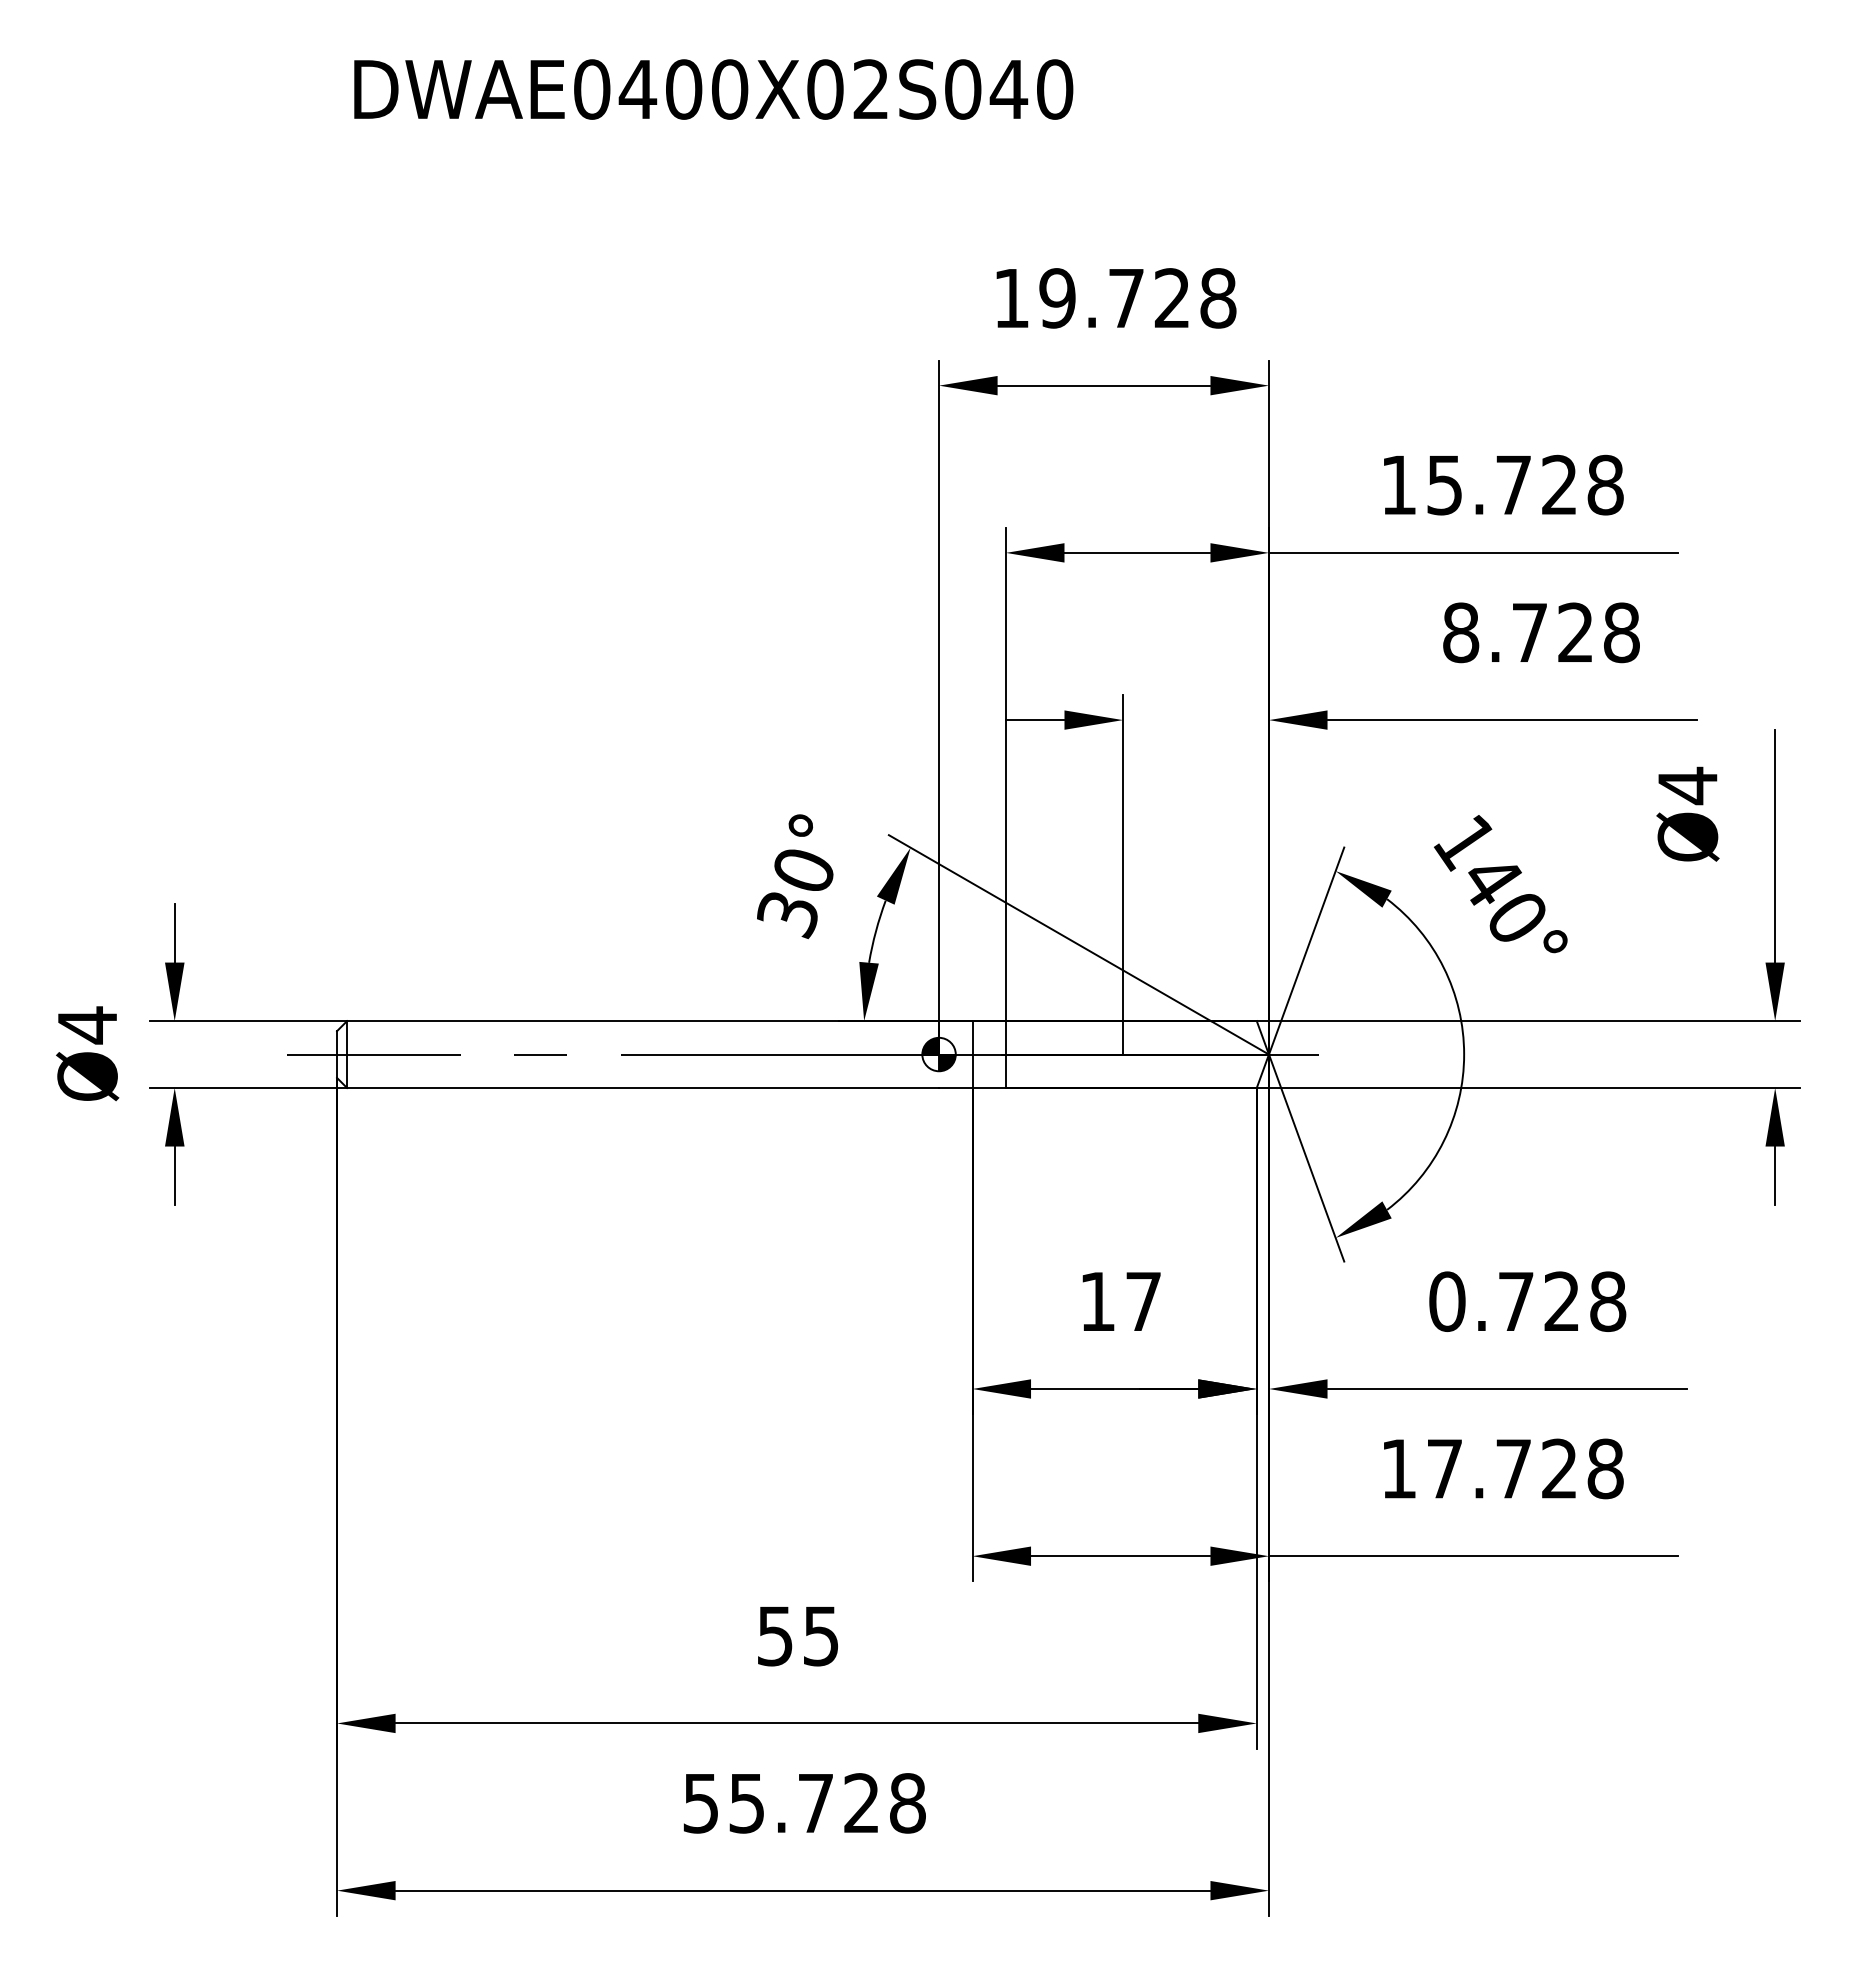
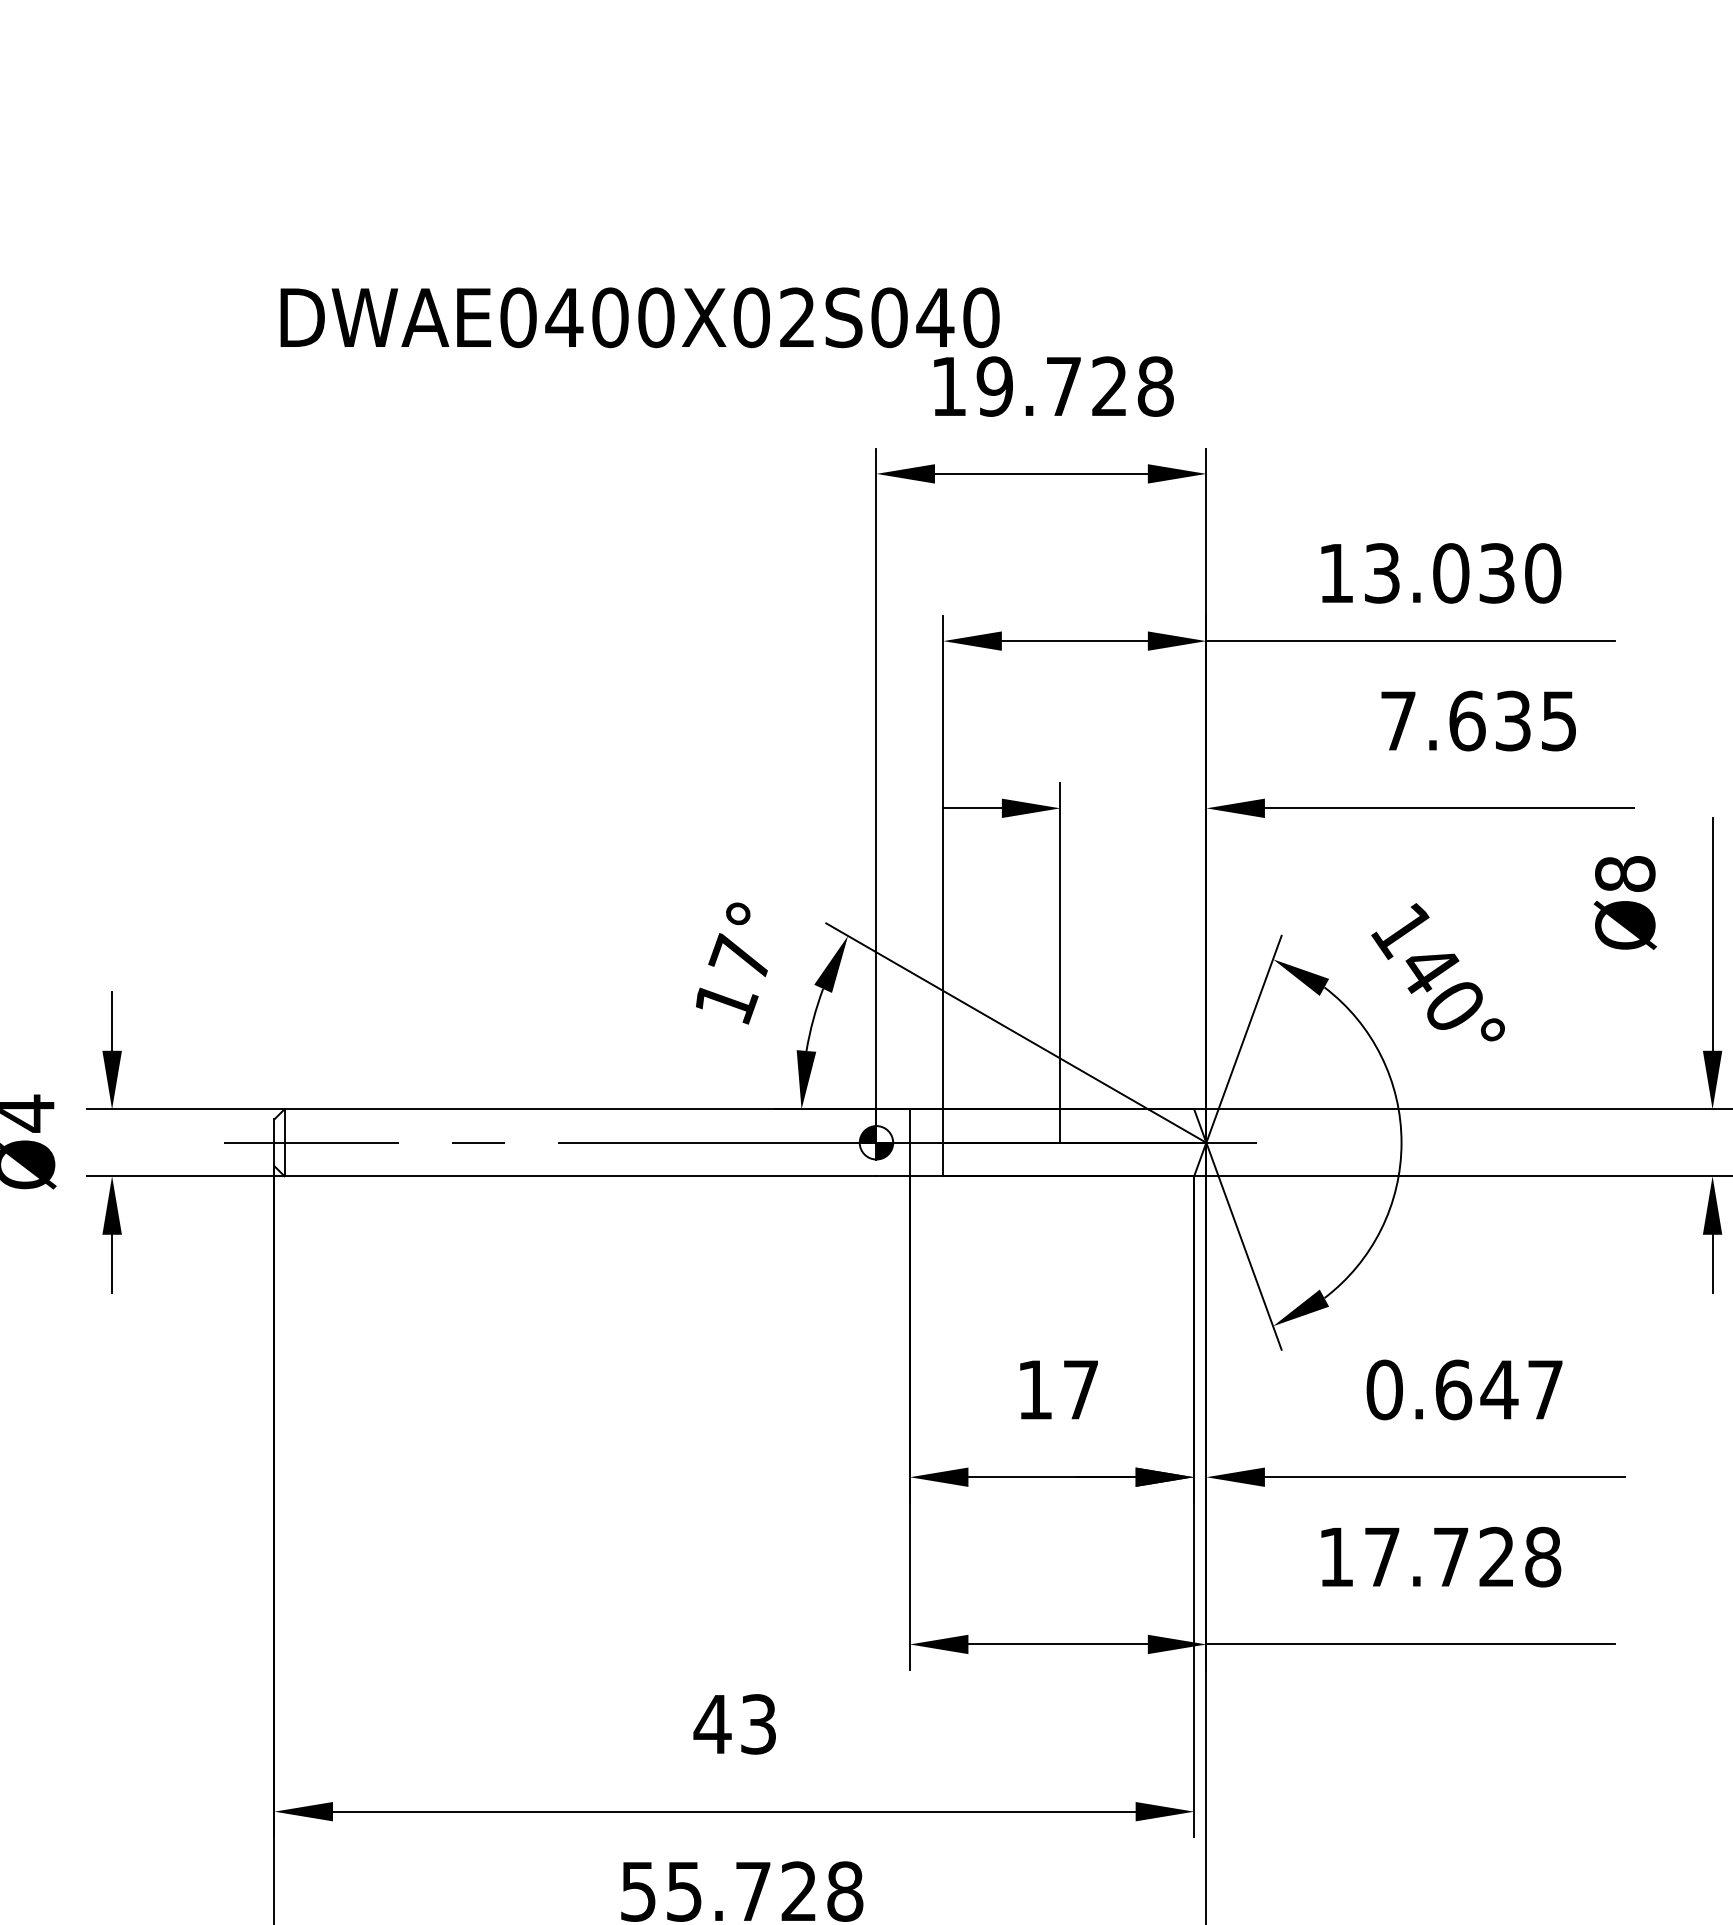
text: (713, 89) -> (639, 317), moved
text: (1525, 484) -> (1462, 572), 15.728 -> 13.030
text: (1541, 632) -> (1478, 720), 8.728 -> 7.635
text: (1687, 785) -> (1624, 873), Ø4 -> Ø8
text: (795, 891) -> (732, 979), 30° -> 17°
text: (1562, 1301) -> (1499, 1389), 0.728 -> 0.647
text: (797, 1635) -> (734, 1723), 55 -> 43

